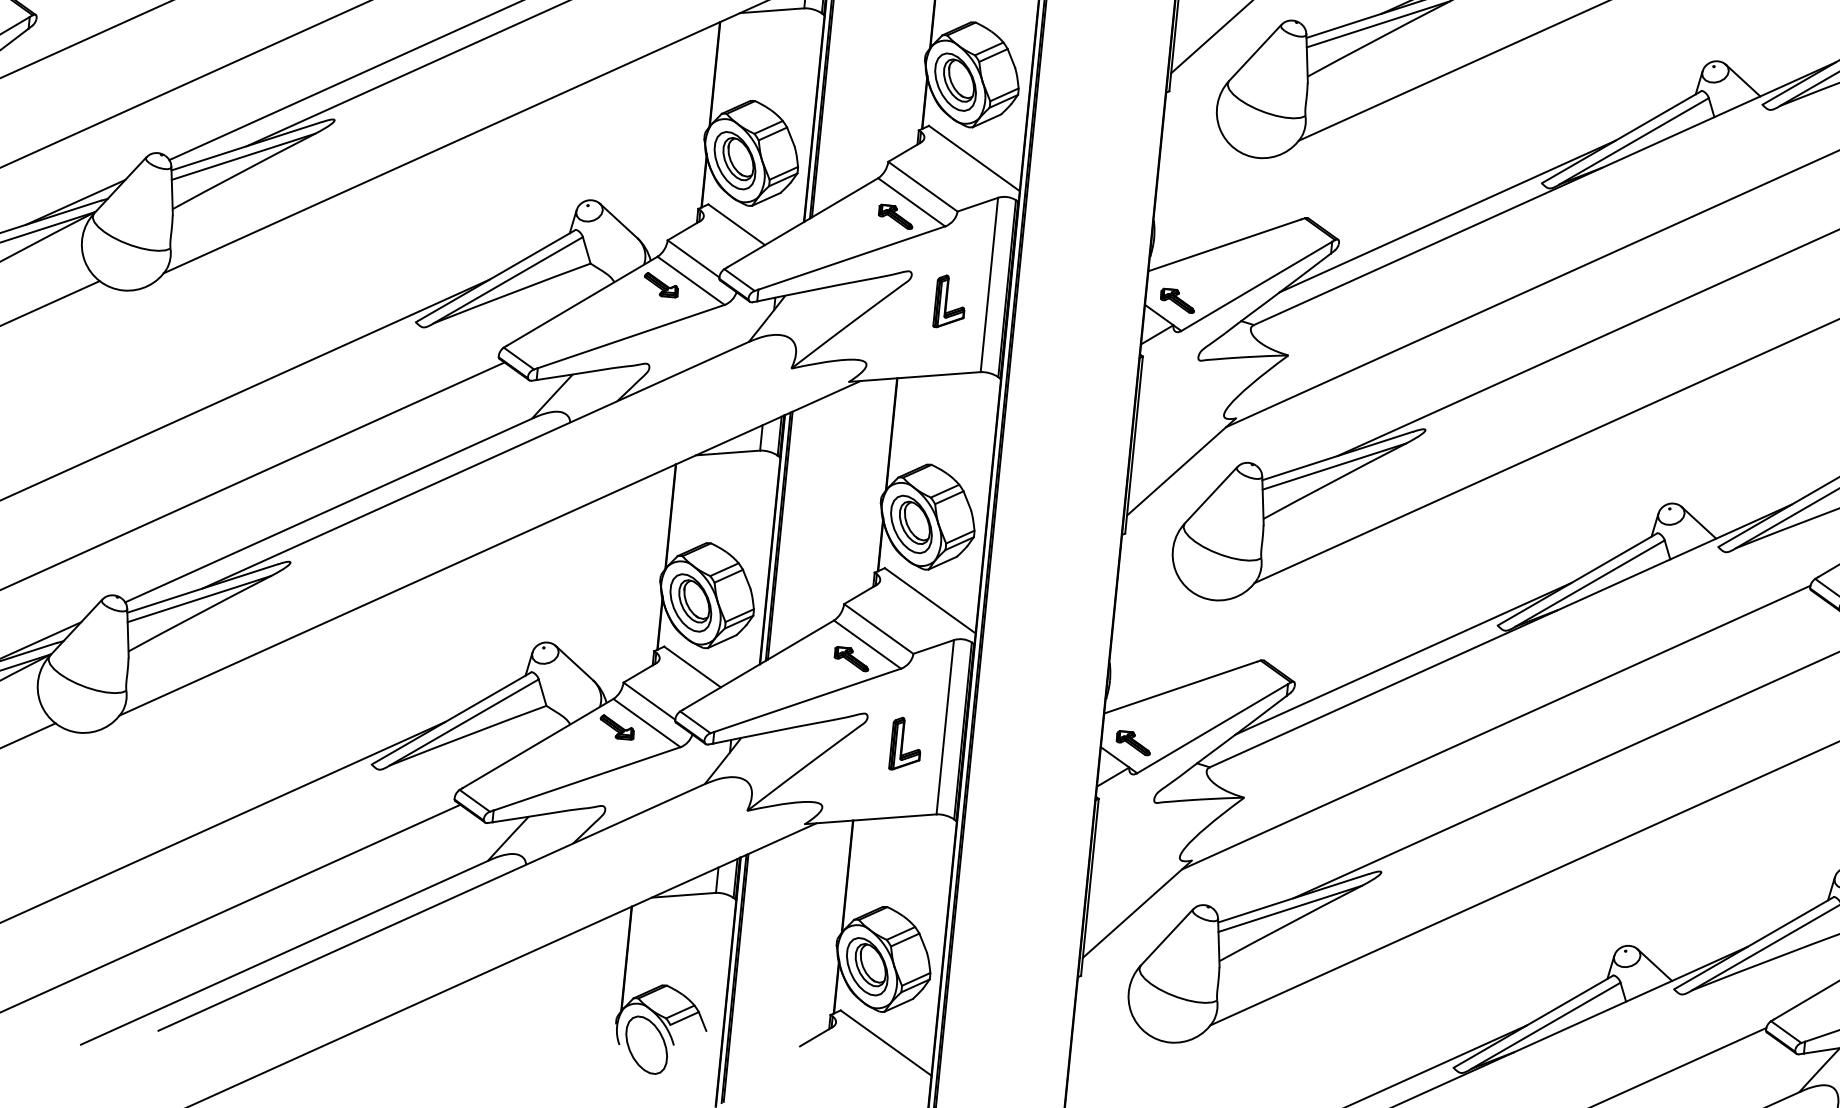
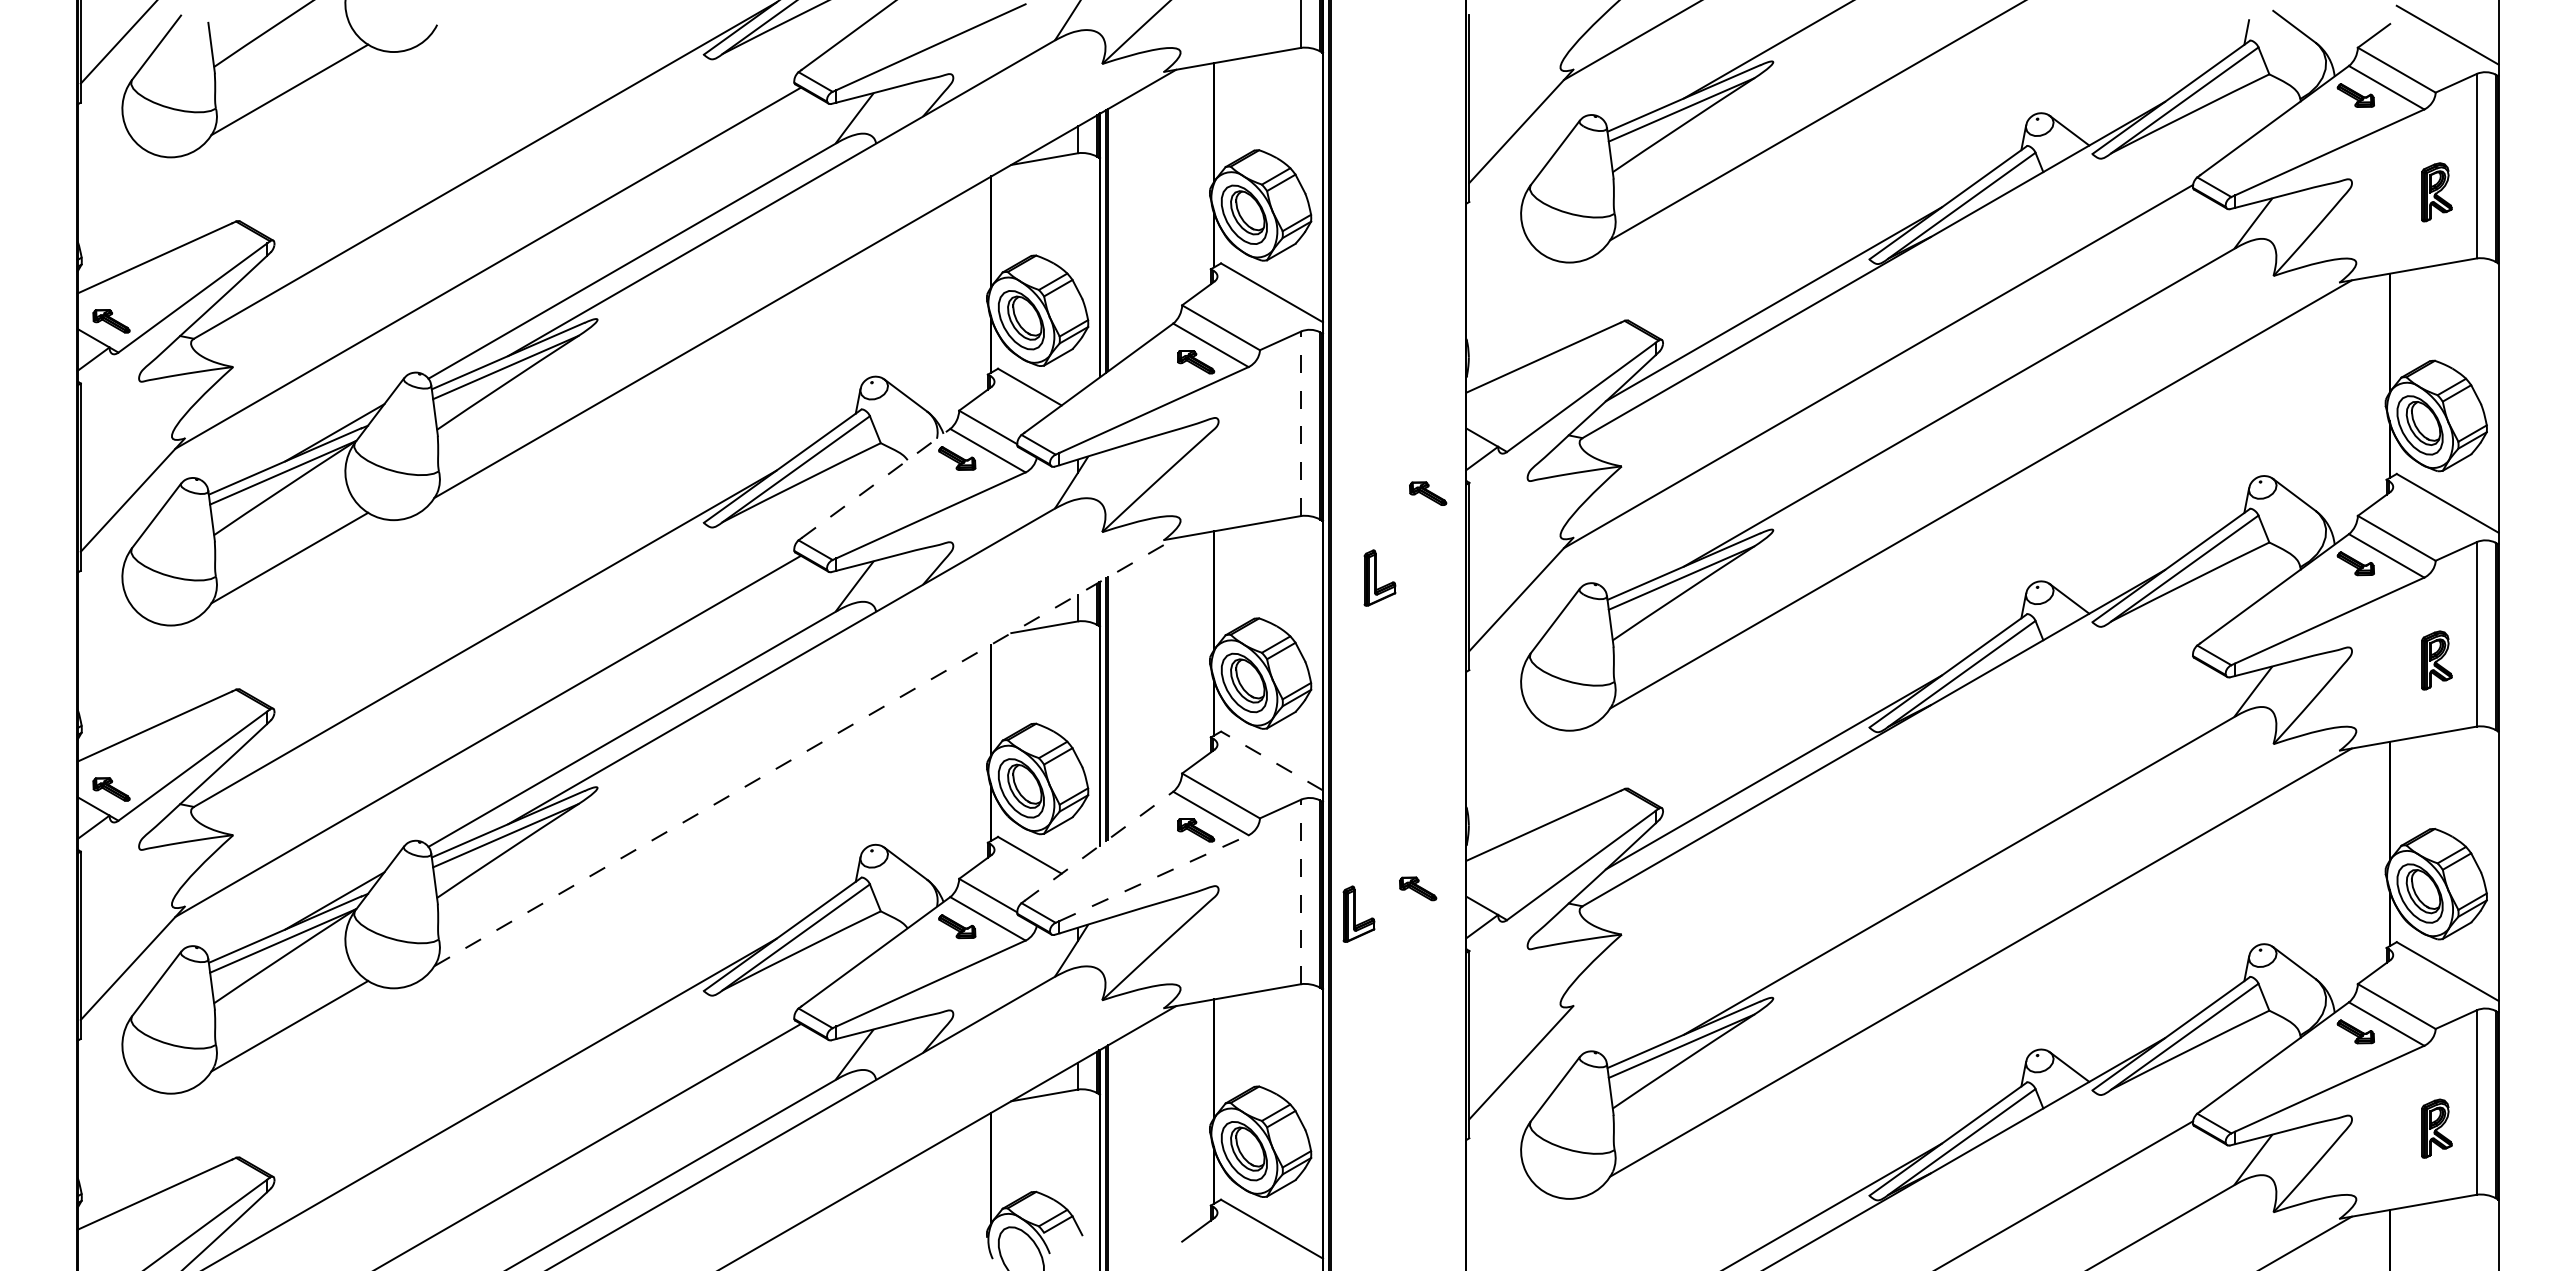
line: (989, 284) -> (1301, 423), solid -> dashed
part: (1178, 300) -> (1428, 493), moved
line: (582, 301) -> (876, 483), solid -> dashed
part: (950, 301) -> (1379, 577), moved
line: (490, 547) -> (805, 751), solid -> dashed
line: (930, 601) -> (1272, 761), solid -> dashed
line: (759, 665) -> (1099, 846), solid -> dashed
line: (808, 700) -> (1154, 878), solid -> dashed
line: (945, 726) -> (1301, 891), solid -> dashed
line: (1496, 727) -> (1878, 834), removed
part: (1134, 742) -> (1418, 888), moved
part: (905, 743) -> (1358, 913), moved

